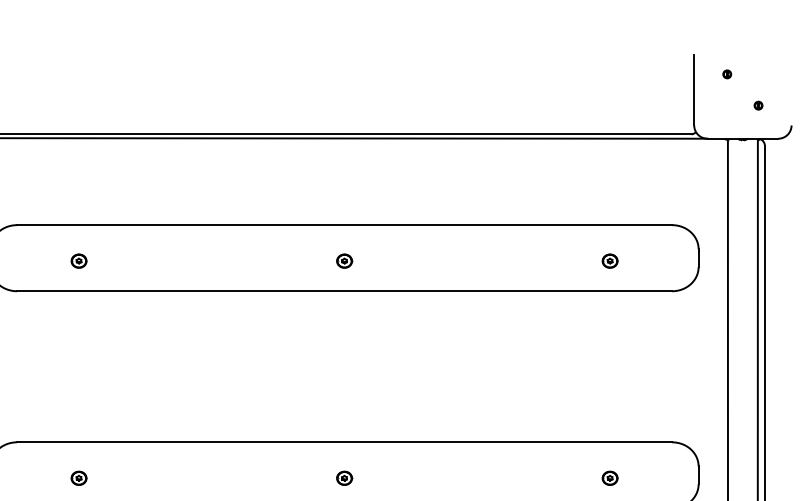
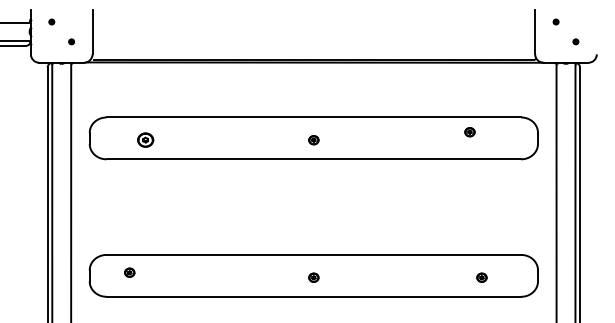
part: (78, 261) -> (145, 140), size x1.6
part: (609, 261) -> (469, 132), moved
part: (78, 477) -> (129, 272), moved

